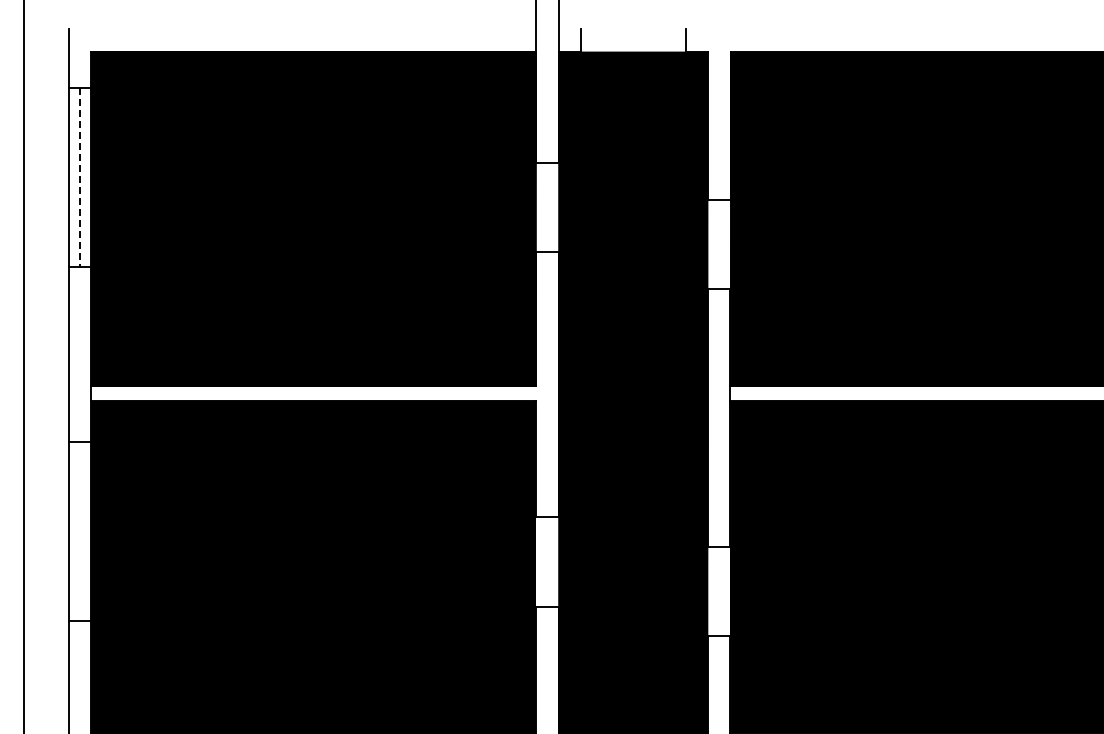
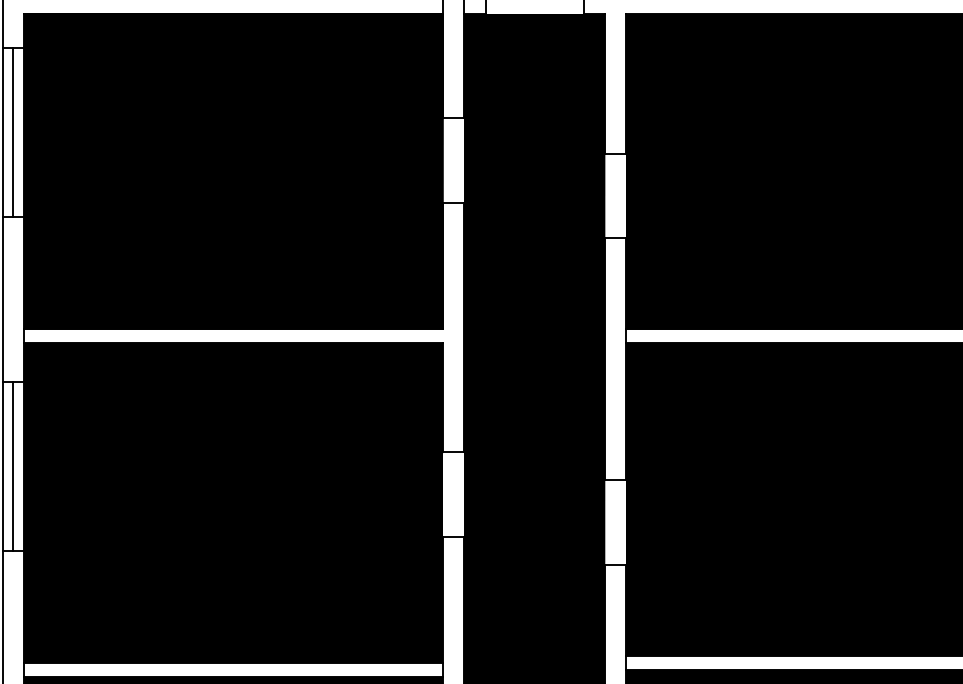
line: (79, 177) -> (13, 132), dashed -> solid
line: (79, 531) -> (13, 465), added

